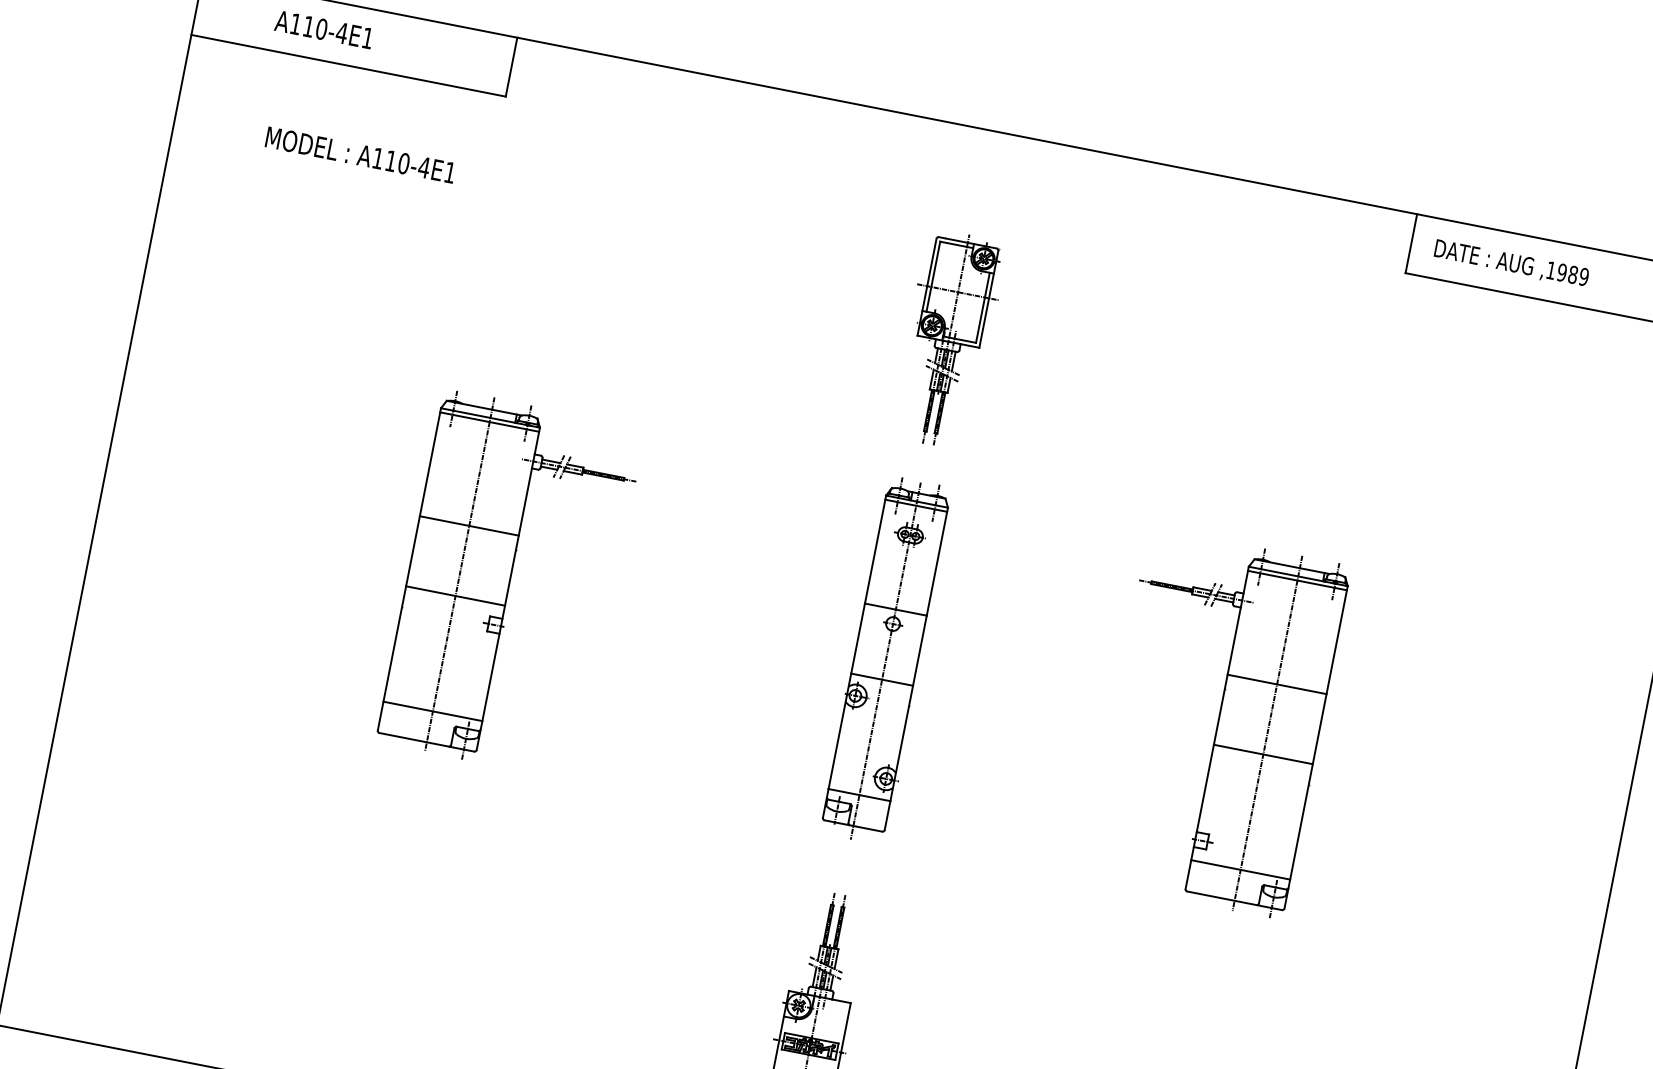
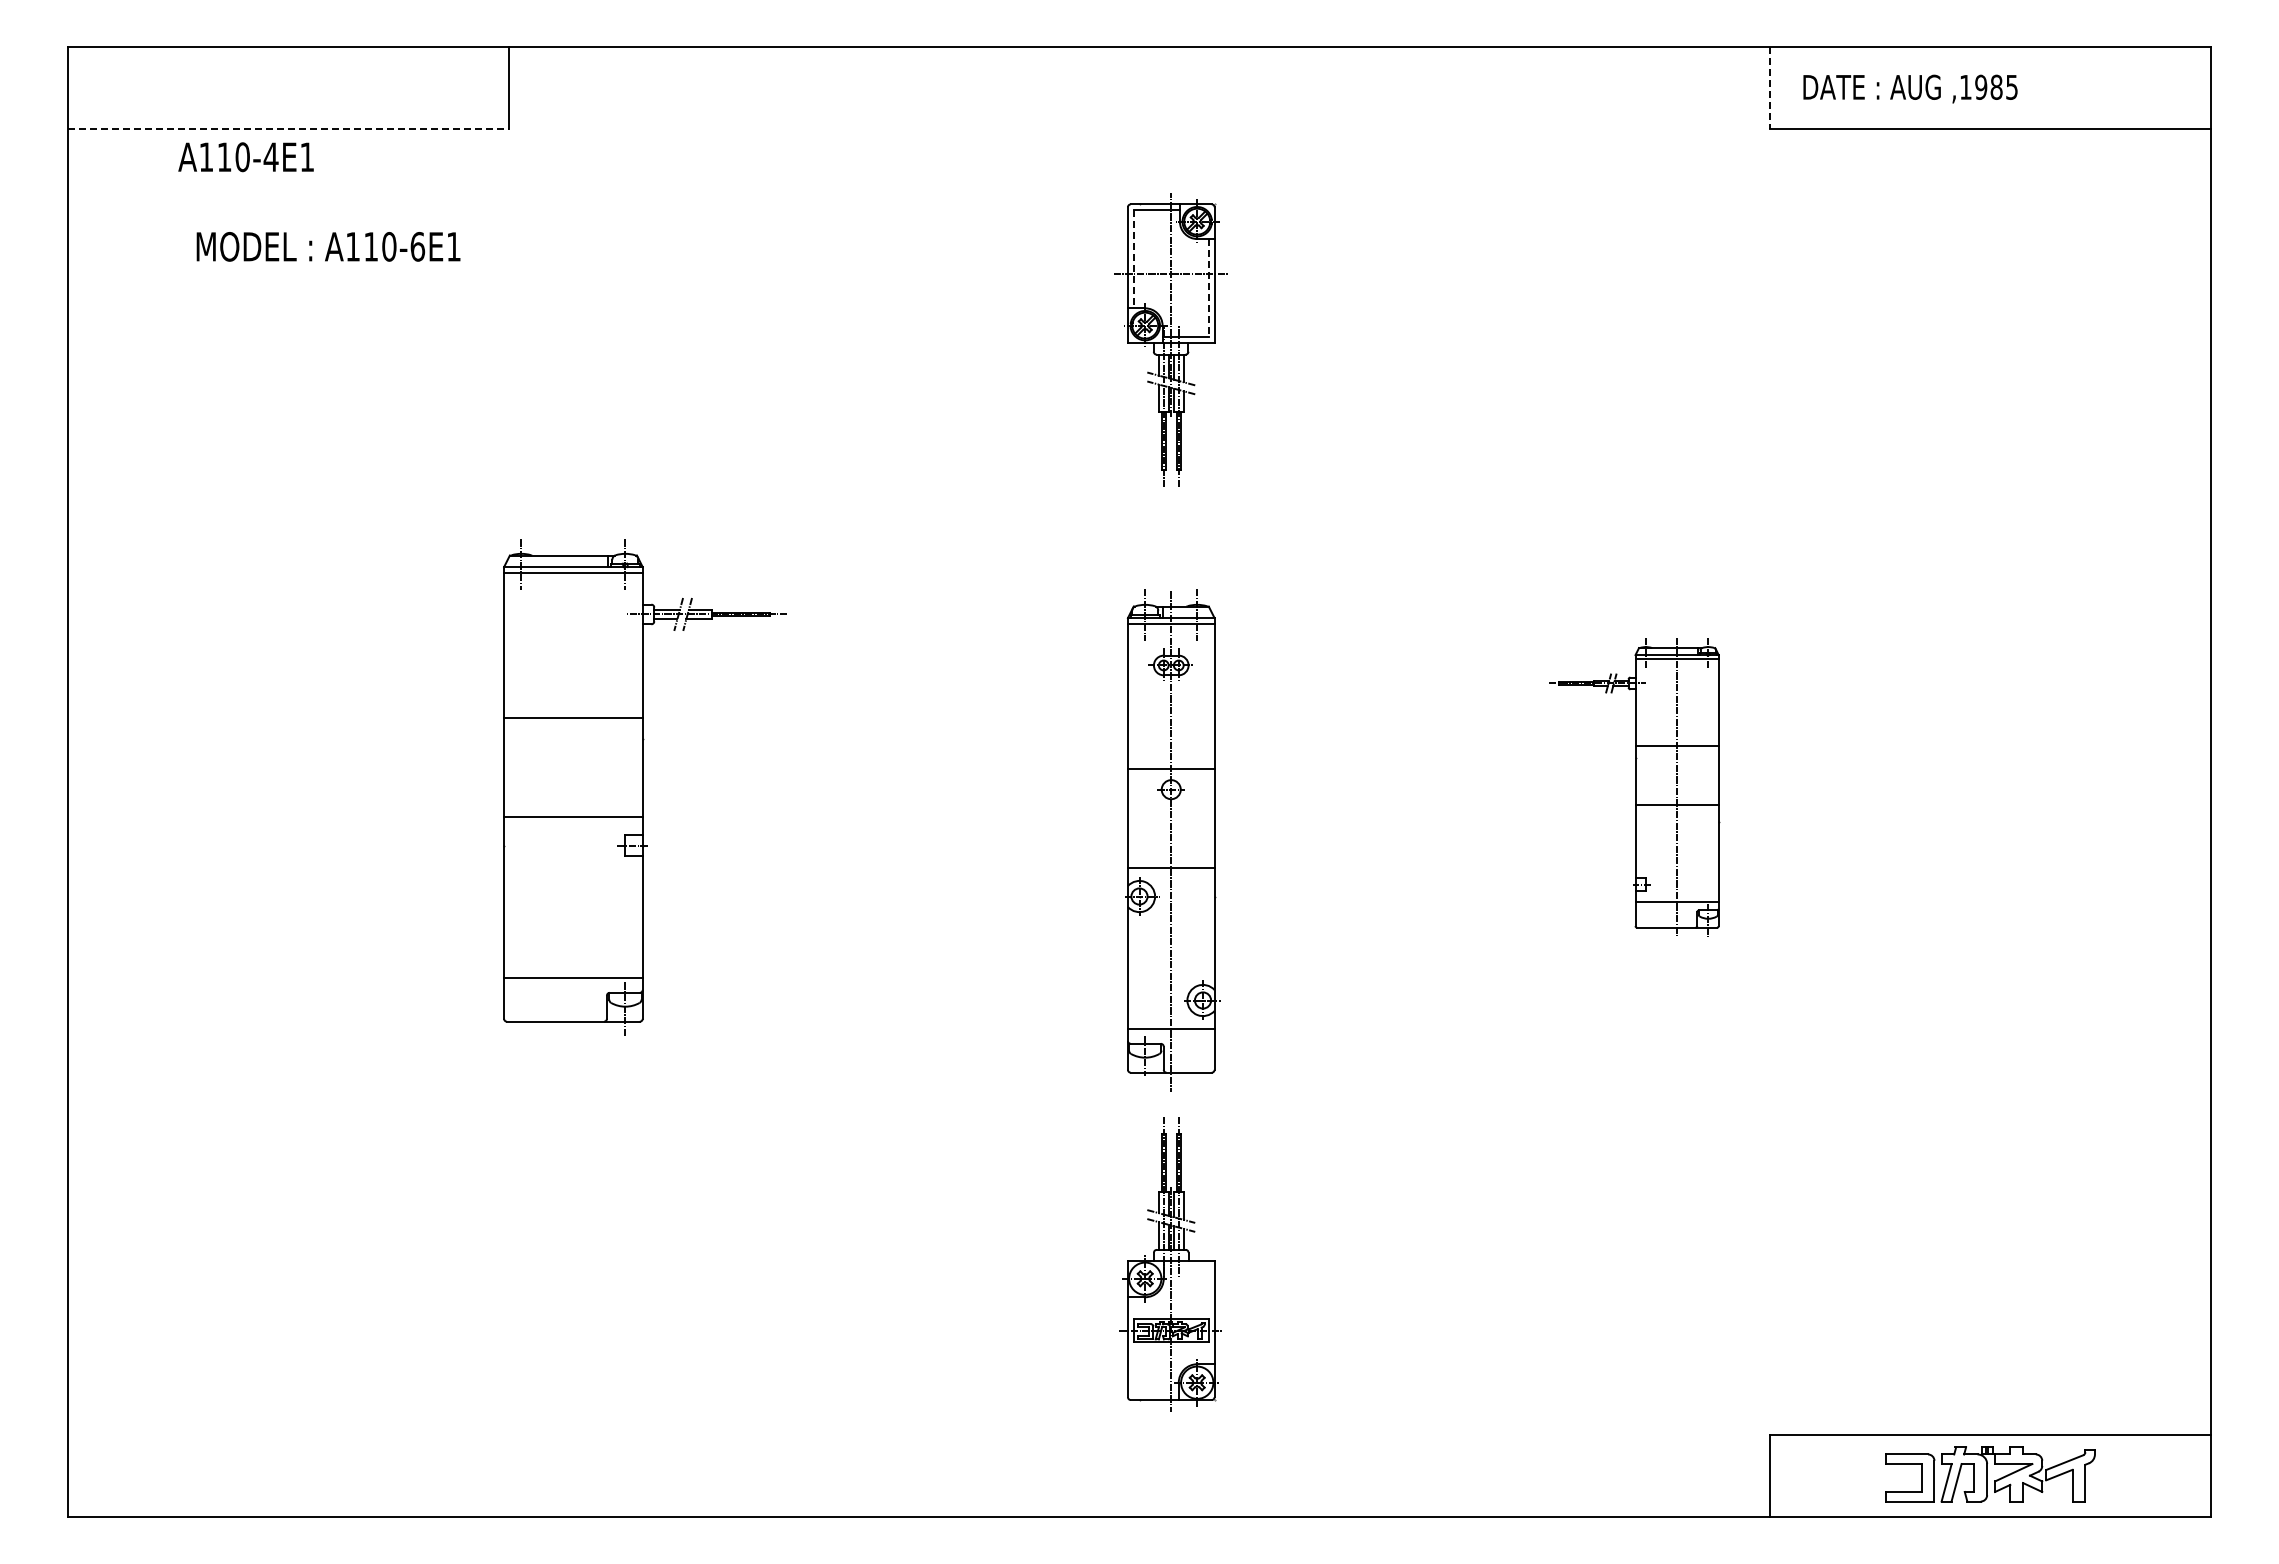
text: (323, 29) -> (245, 157), moved
line: (349, 65) -> (289, 129), solid -> dashed
text: (424, 167) -> (417, 246), A110-4E1 -> A110-6E1
line: (1411, 244) -> (1770, 88), solid -> dashed
line: (933, 276) -> (1133, 259), solid -> dashed
text: (1583, 276) -> (2011, 86), ,1989 -> ,1985
line: (982, 308) -> (1208, 288), solid -> dashed
line: (459, 573) -> (573, 785), removed
part: (886, 660) -> (1172, 840), moved
part: (1216, 723) -> (1634, 786), size x0.6

